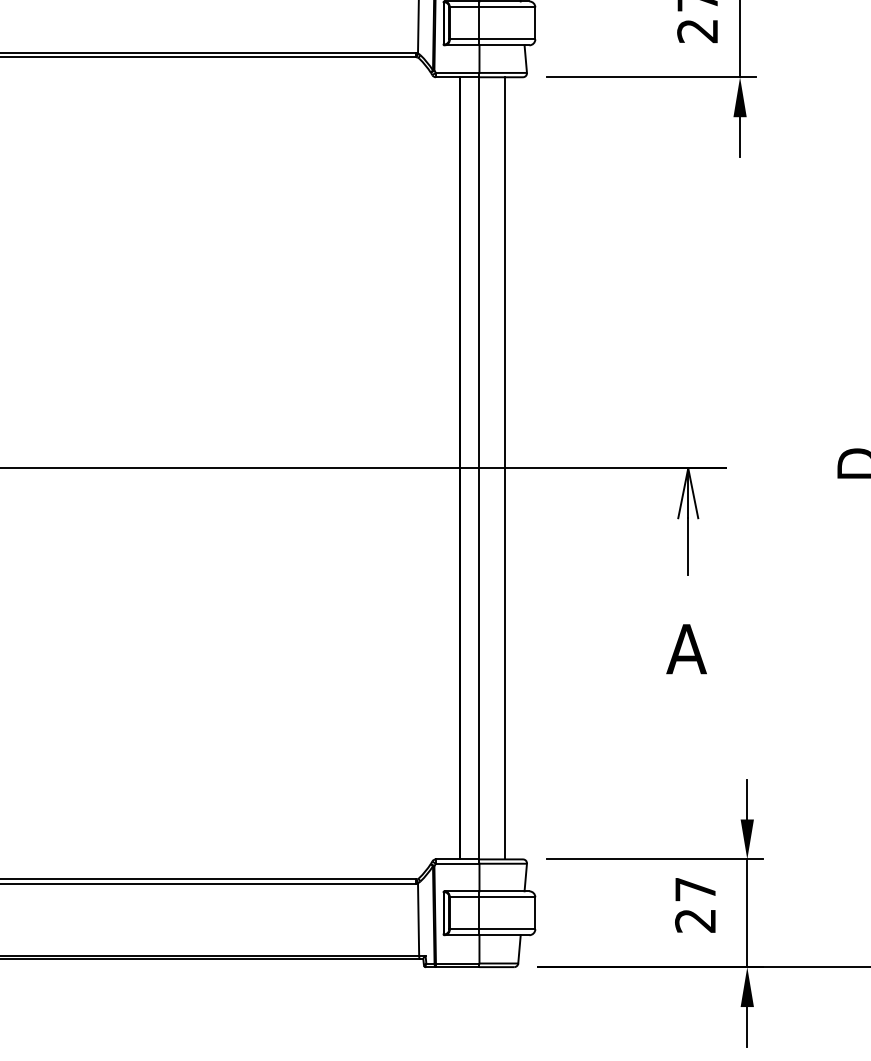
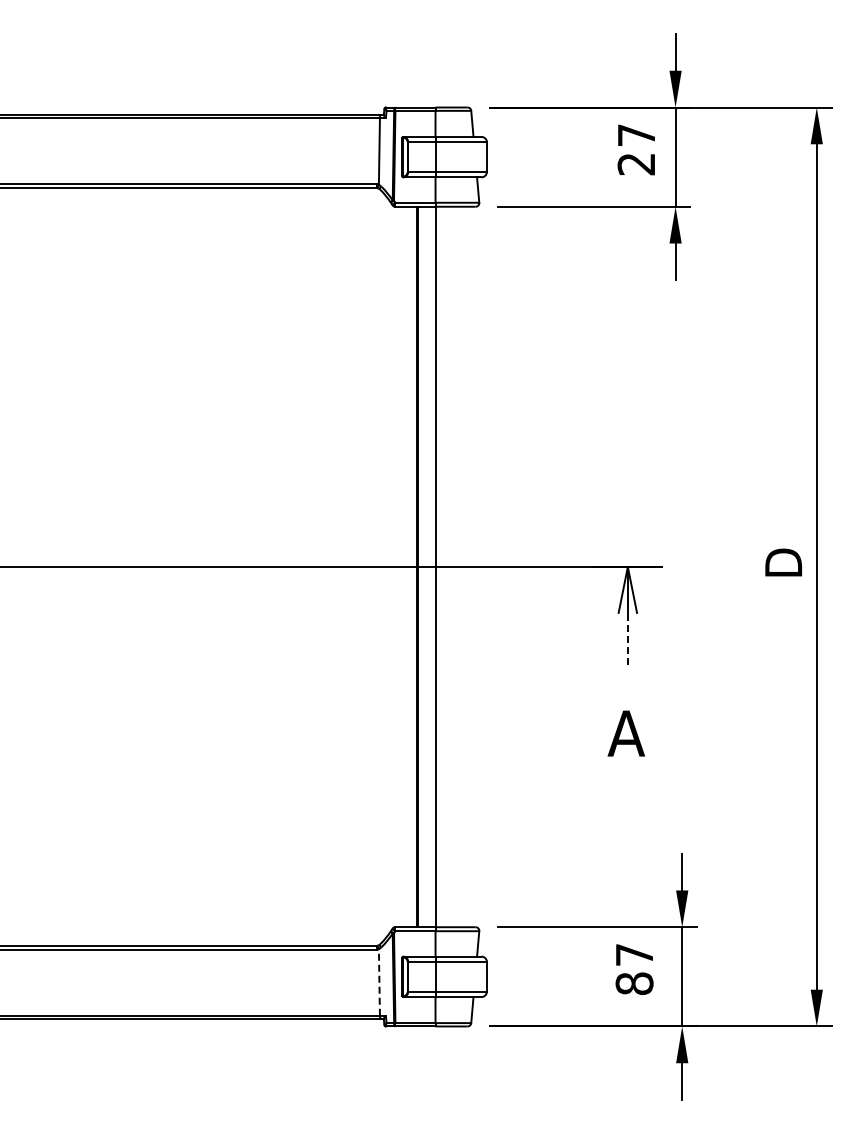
line: (505, 467) -> (459, 566), removed
line: (687, 545) -> (627, 638), solid -> dashed
line: (418, 919) -> (379, 982), solid -> dashed
text: (695, 920) -> (634, 983), 27 -> 87

